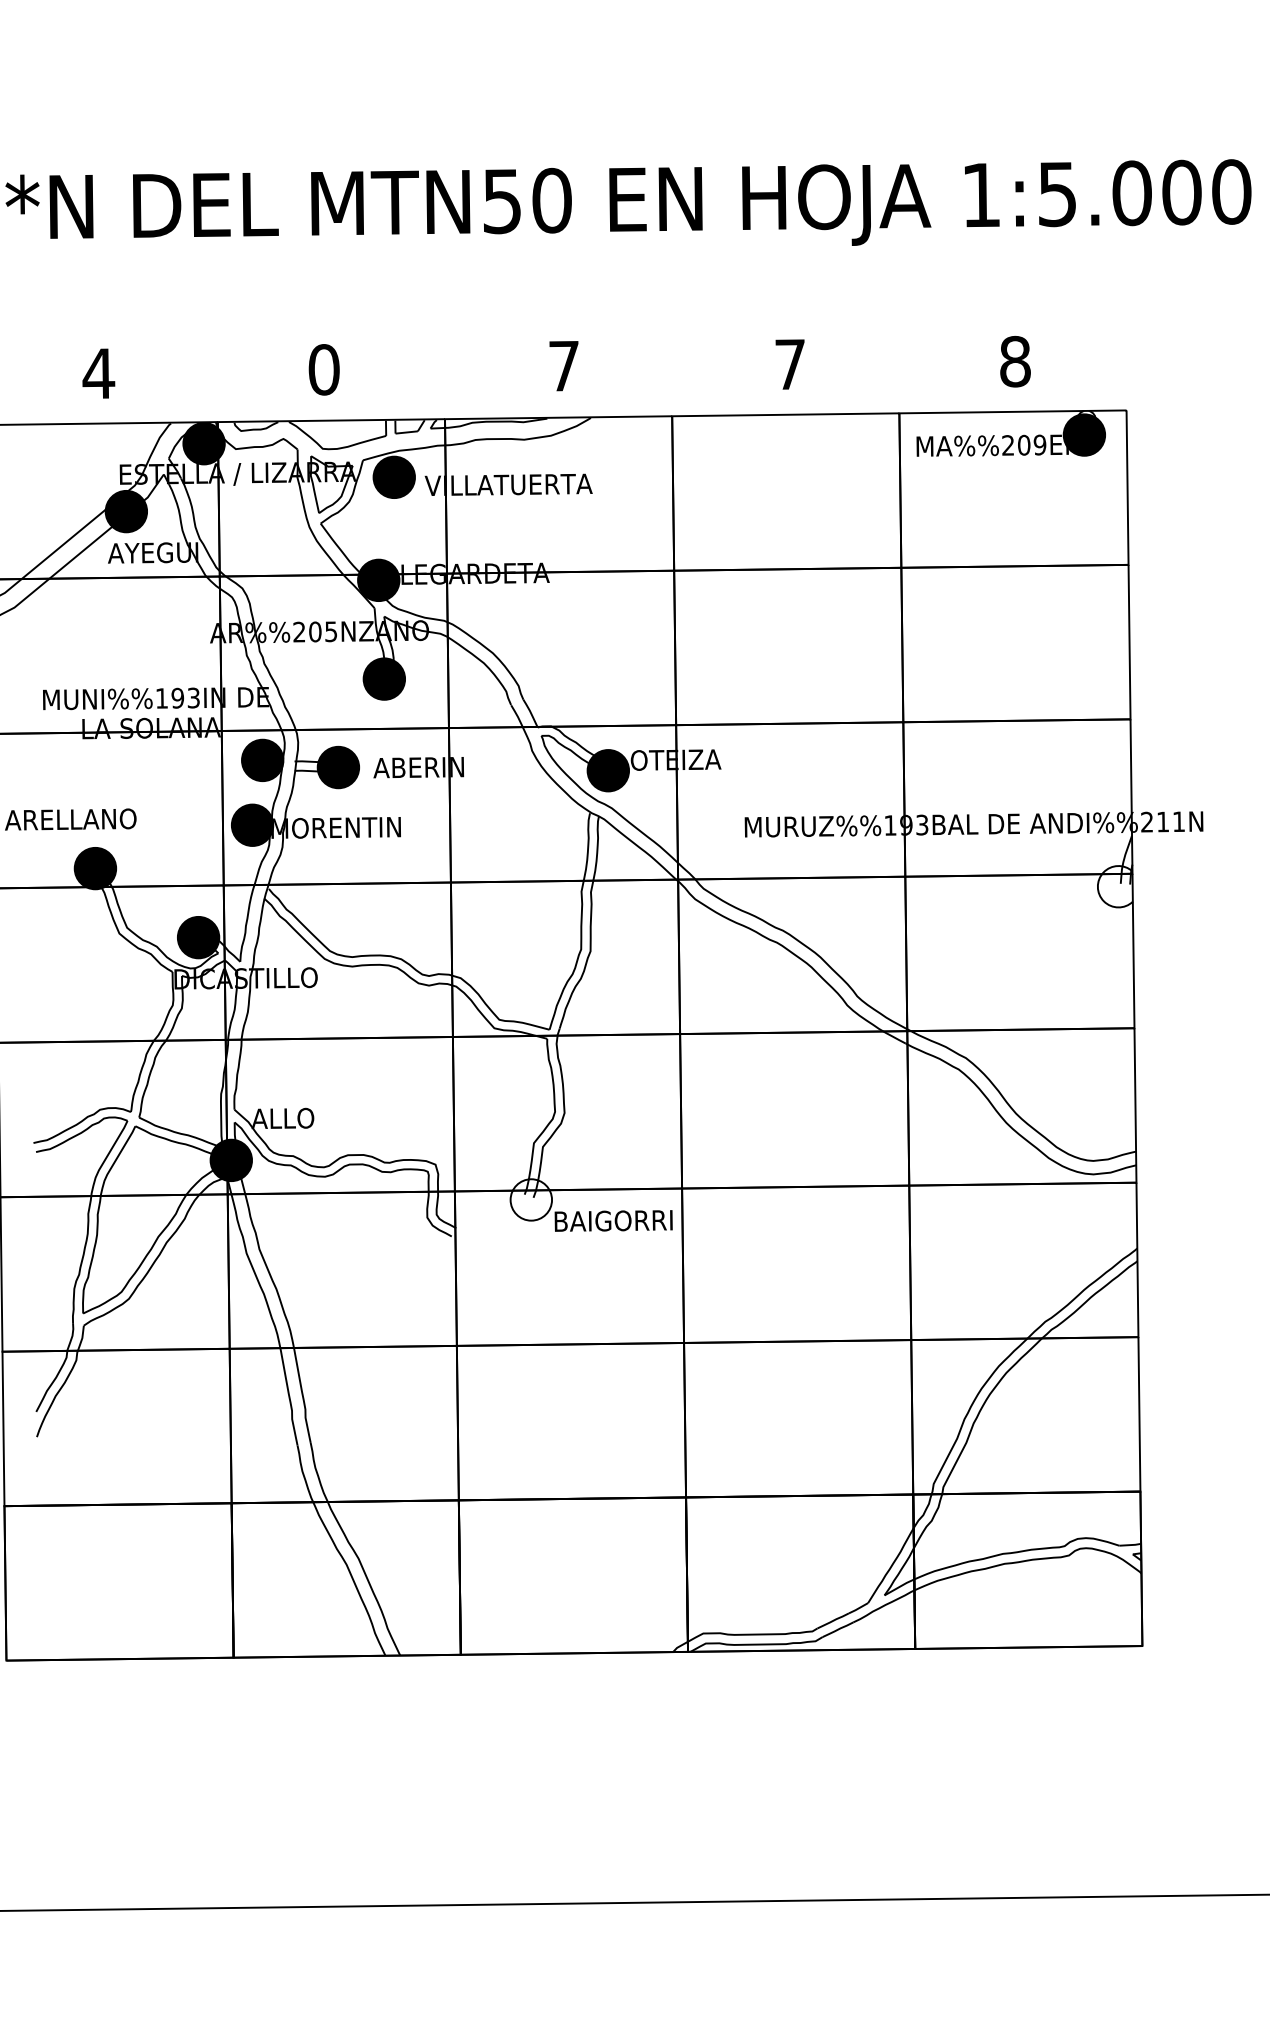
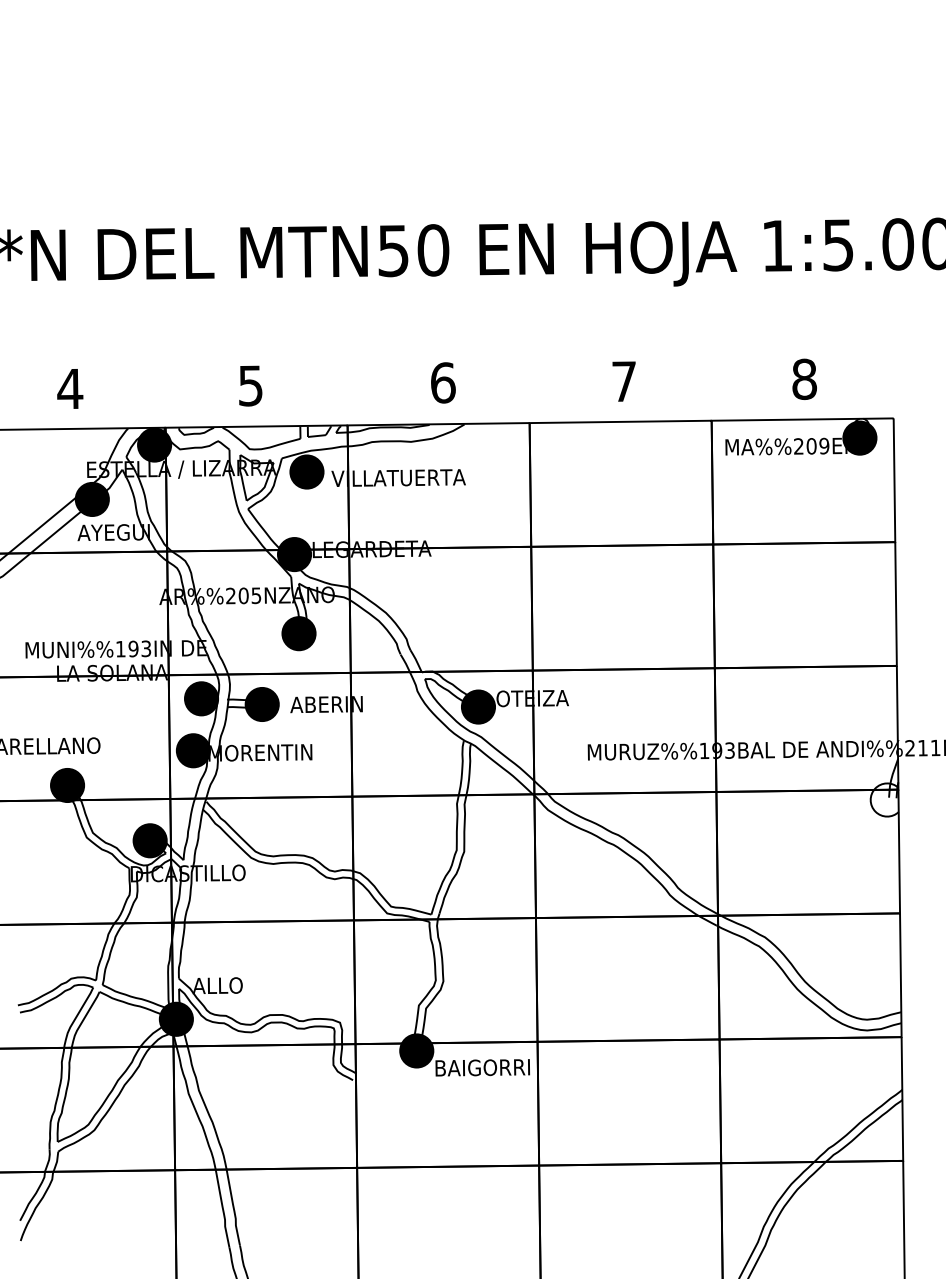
text: (564, 365) -> (443, 382), 7 -> 6
text: (323, 369) -> (250, 385), 0 -> 5
fill: (531, 1199) -> (416, 1050), added

